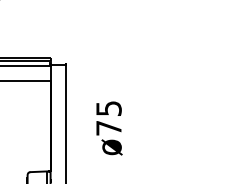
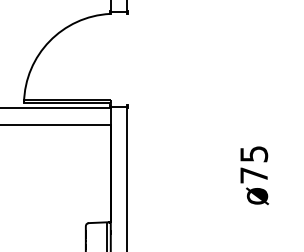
text: (109, 128) -> (254, 175), moved

